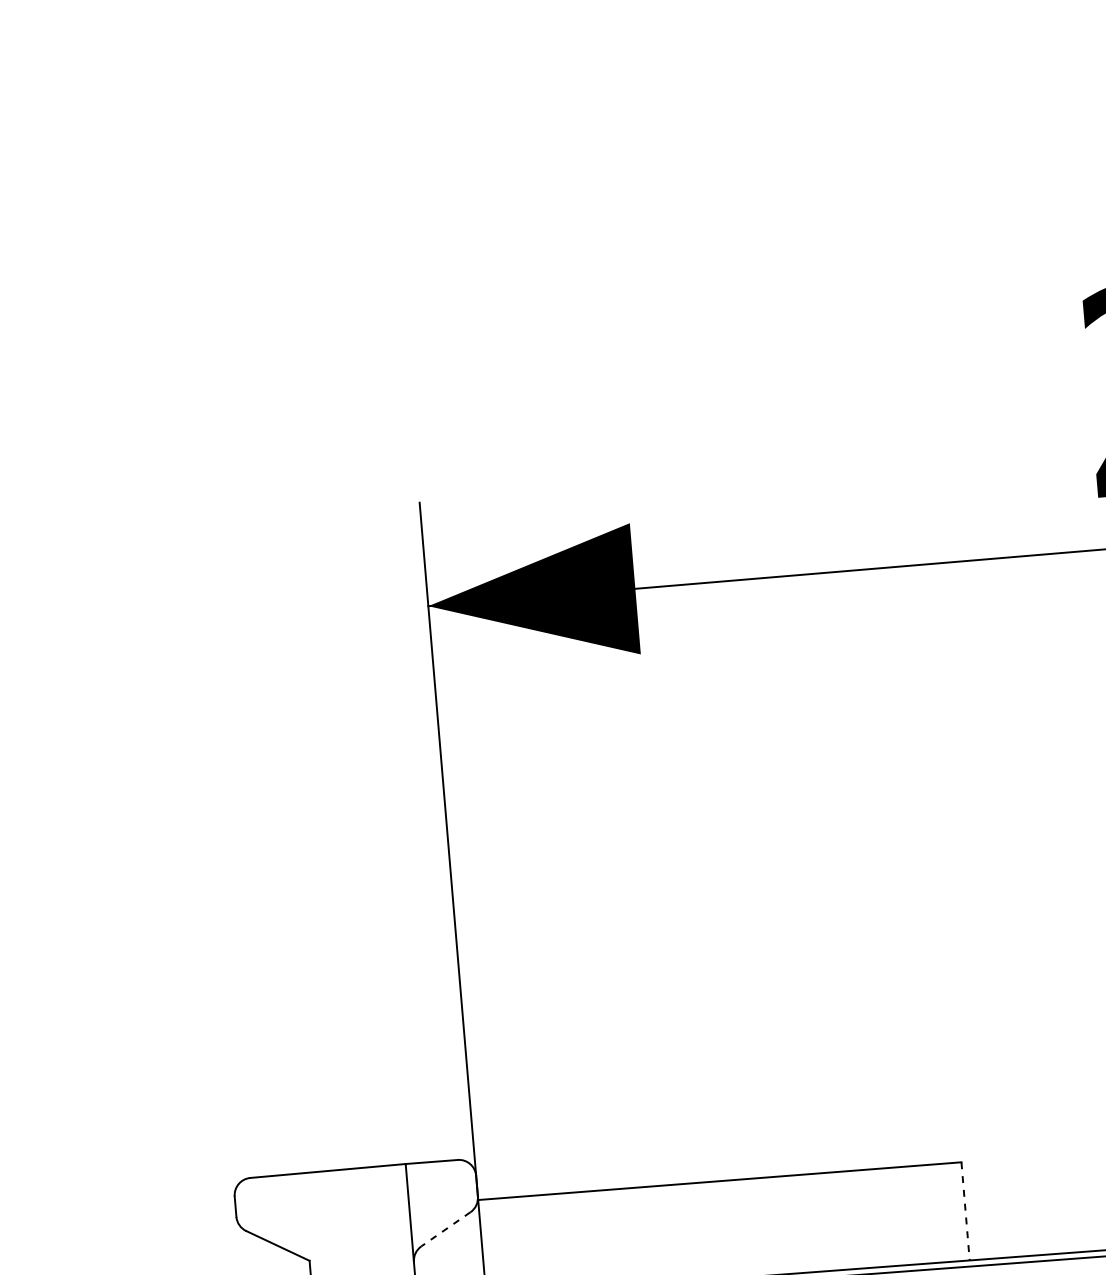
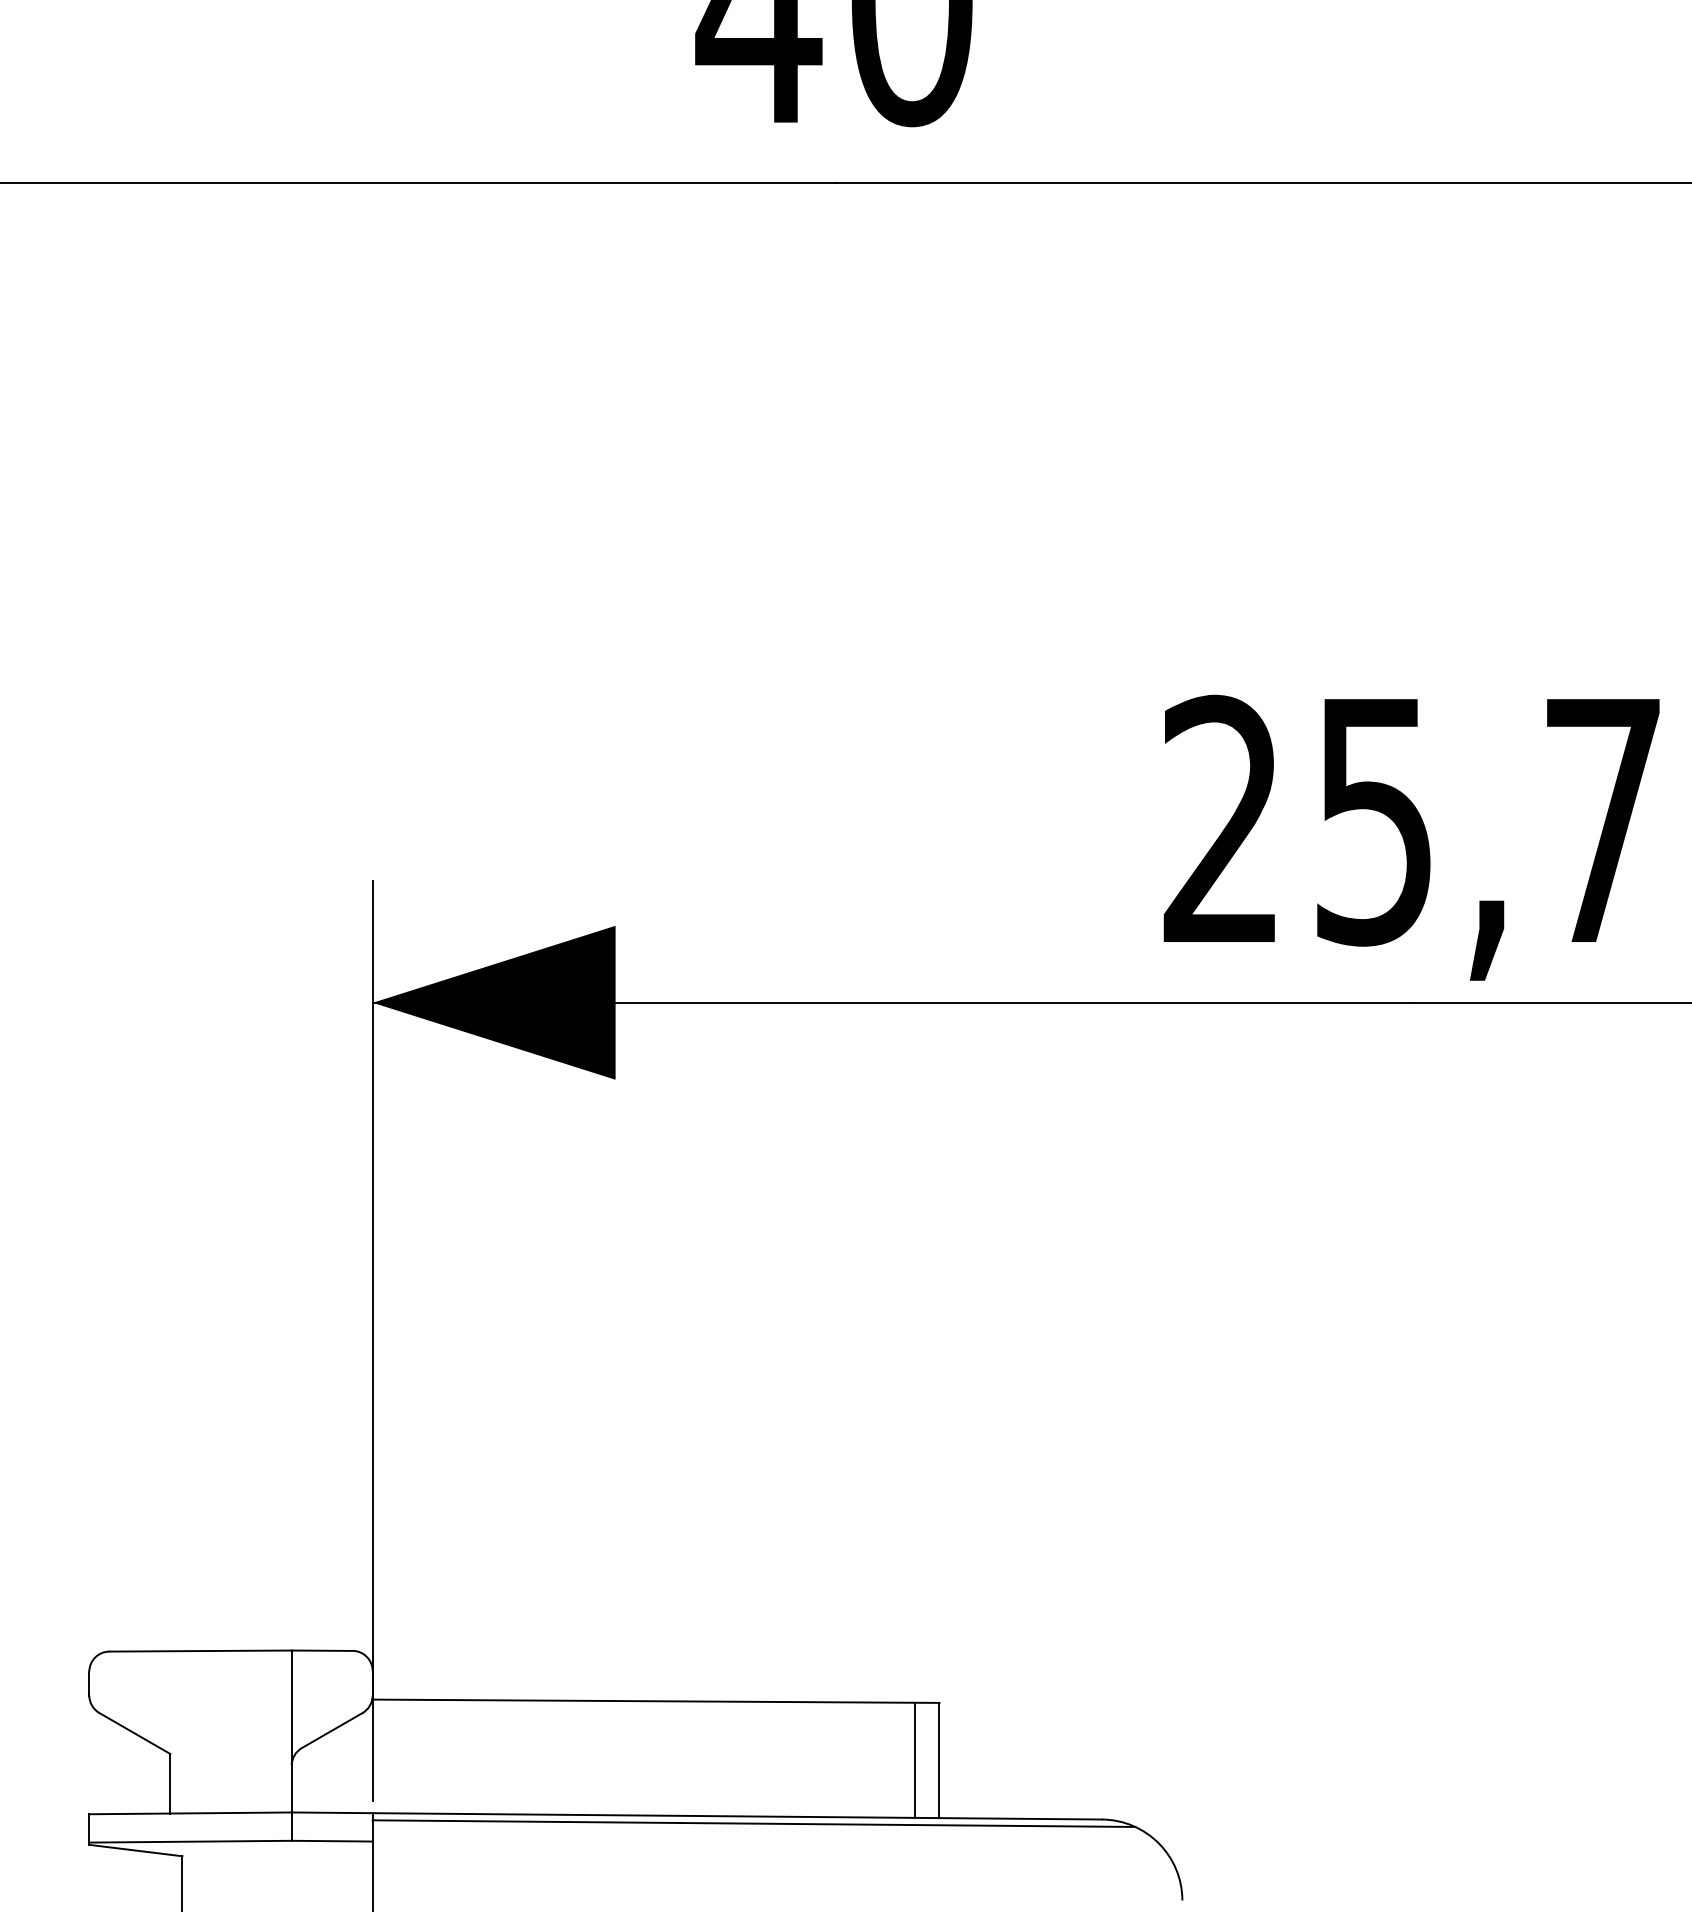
line: (965, 1211) -> (939, 1760), dashed -> solid
line: (945, 1212) -> (915, 1759), added
line: (445, 1229) -> (331, 1730), dashed -> solid

